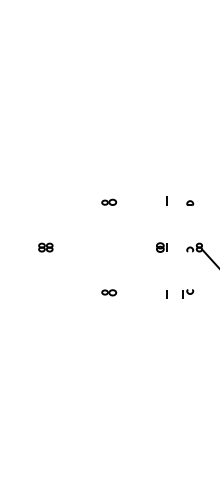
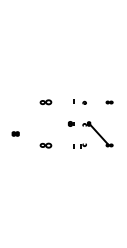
part: (108, 202) -> (45, 102), size x1.6
part: (45, 246) -> (15, 133), moved
part: (108, 292) -> (45, 145), size x1.6

